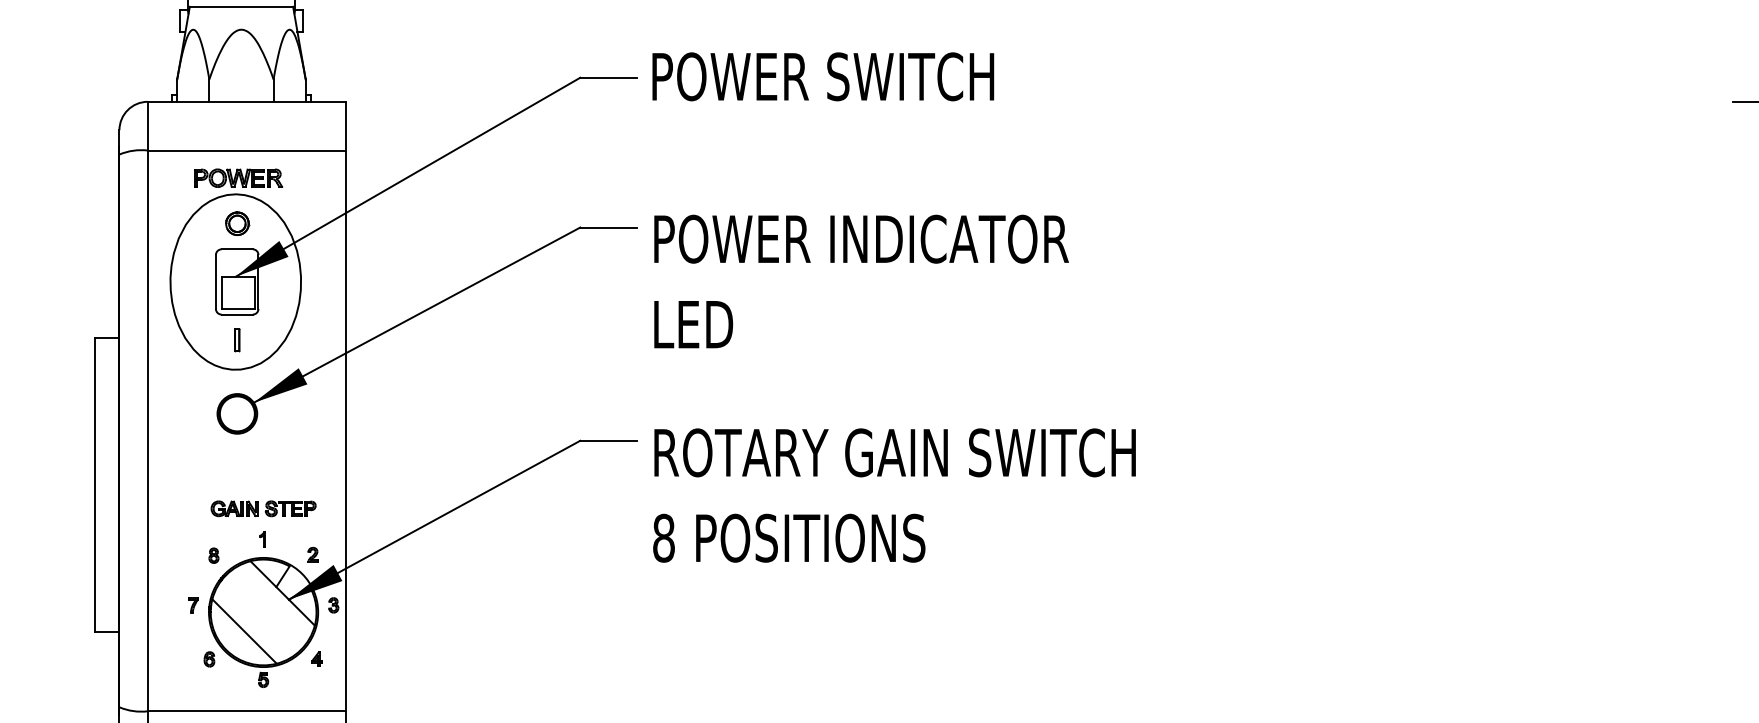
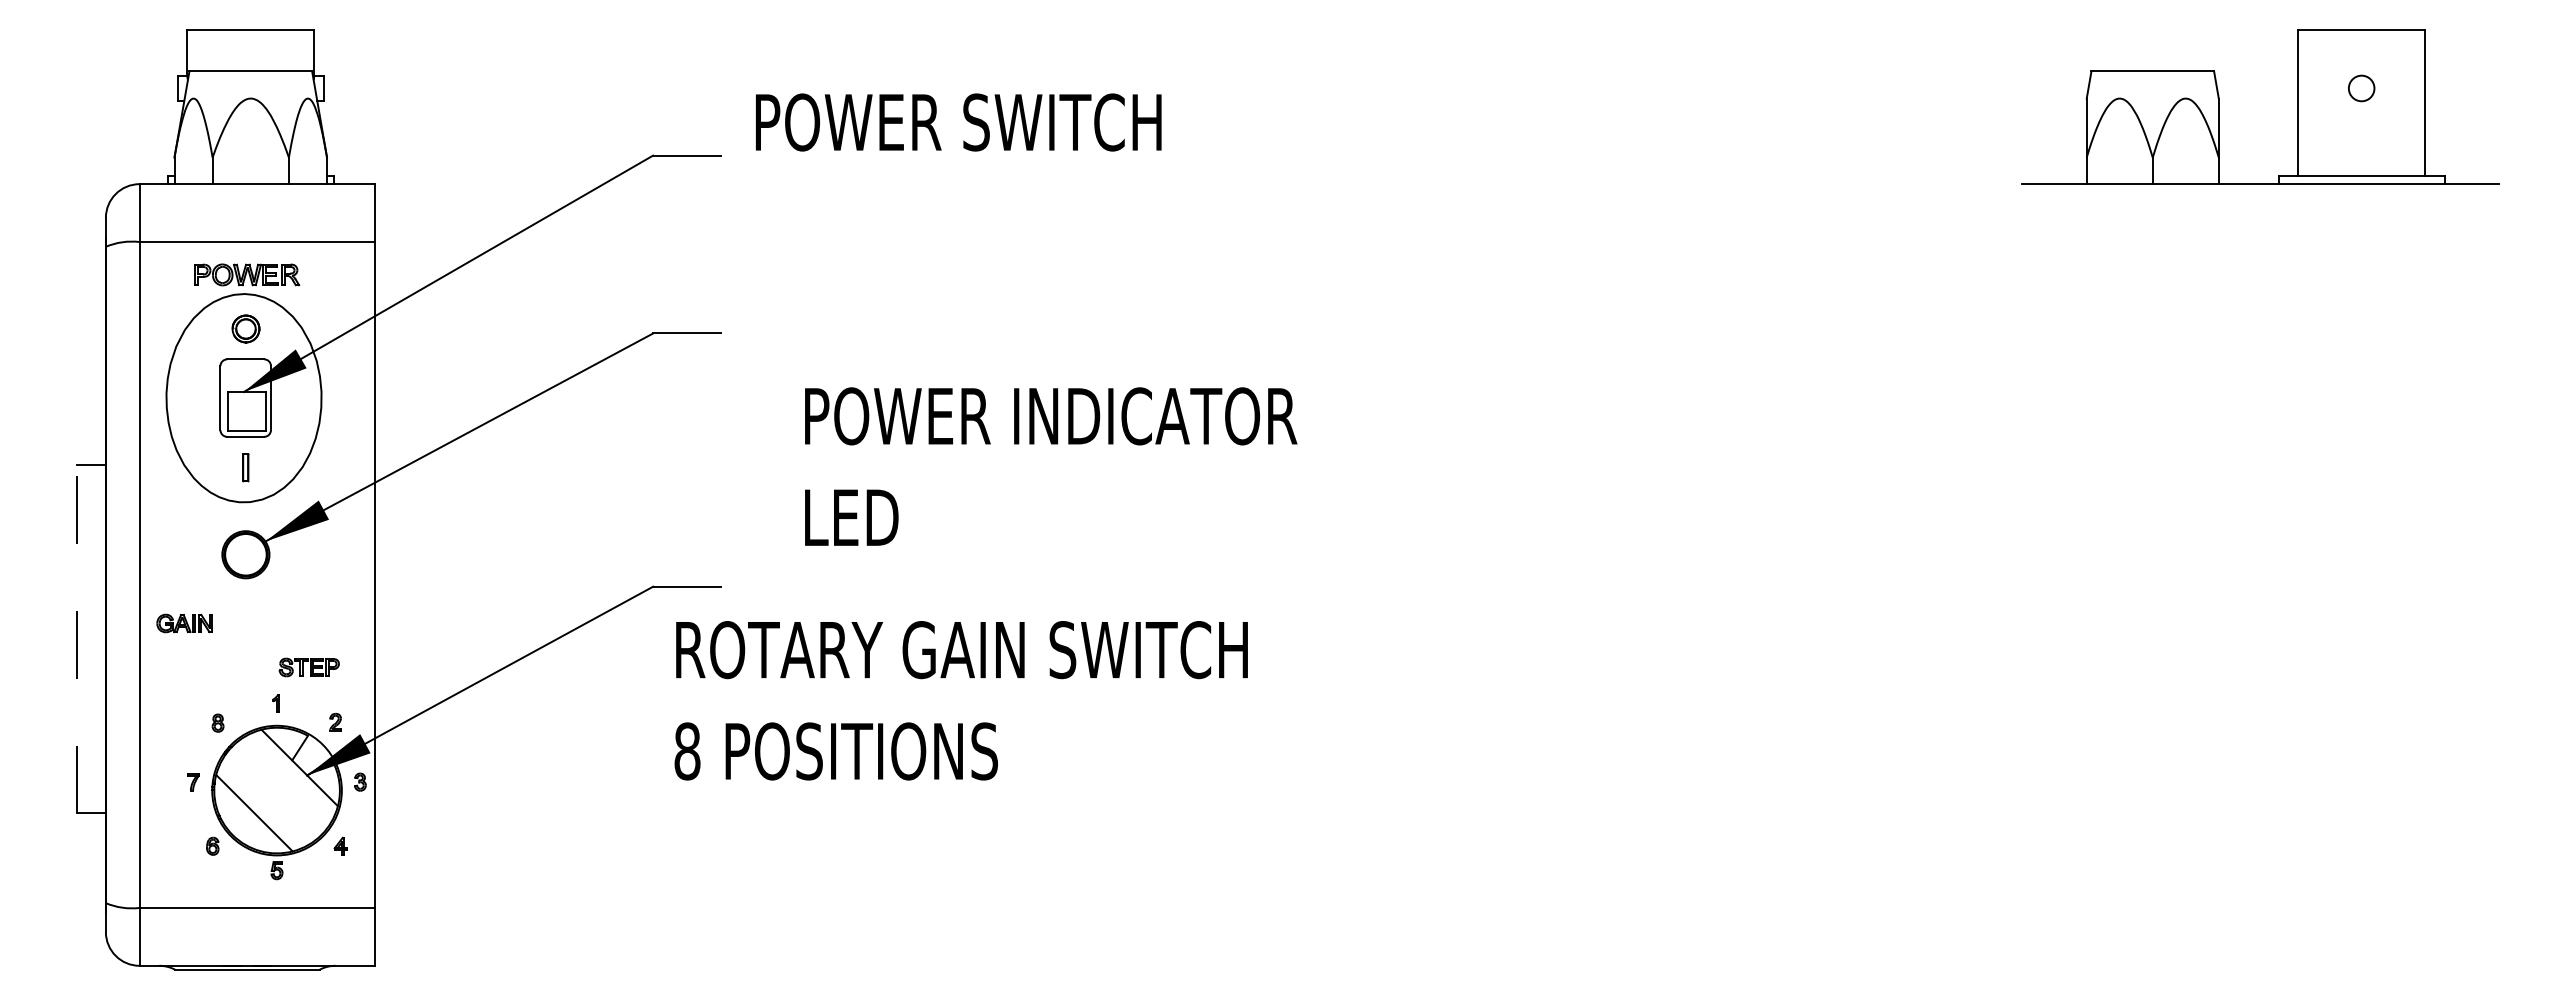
text: (823, 76) -> (958, 122), moved
text: (861, 281) -> (1051, 466), moved
line: (95, 484) -> (77, 638), solid -> dashed
text: (893, 495) -> (960, 700), moved
part: (234, 508) -> (184, 623), moved

